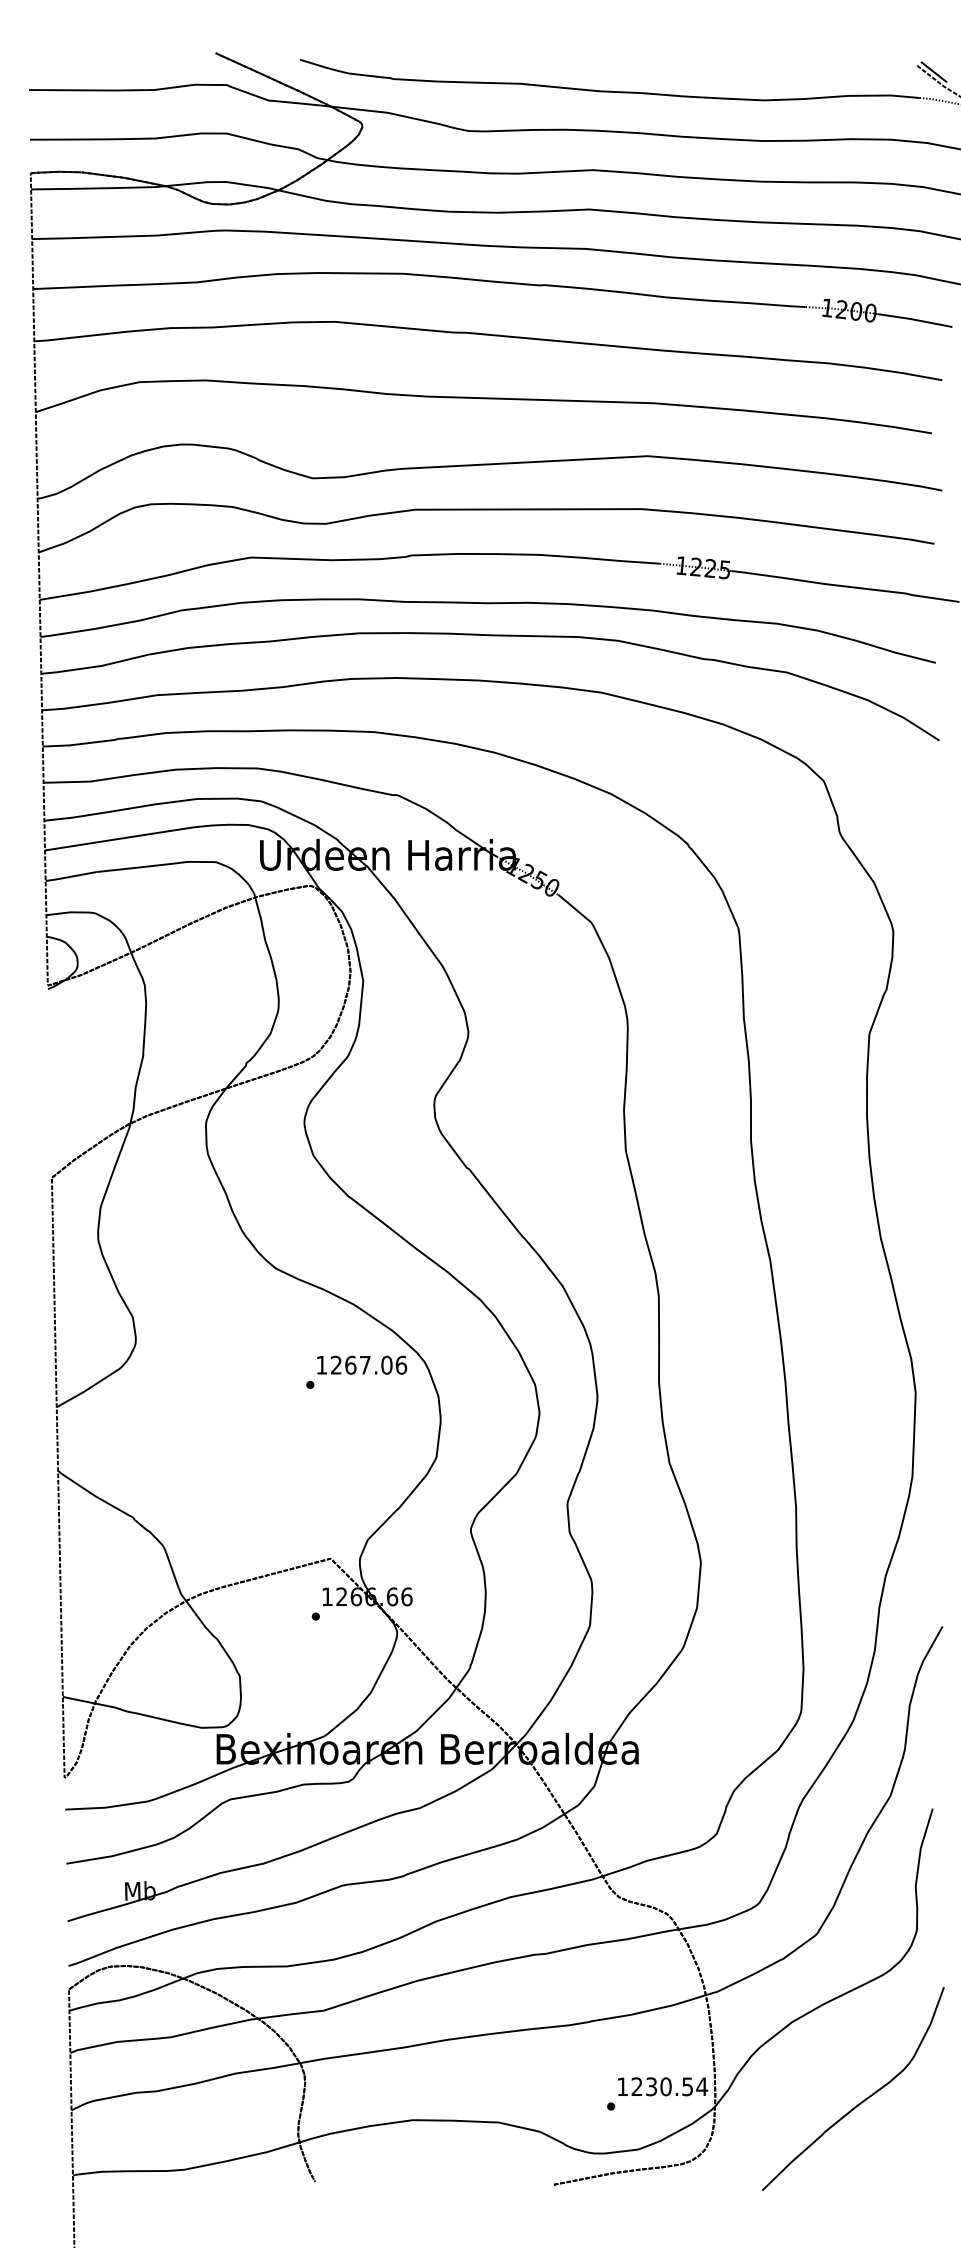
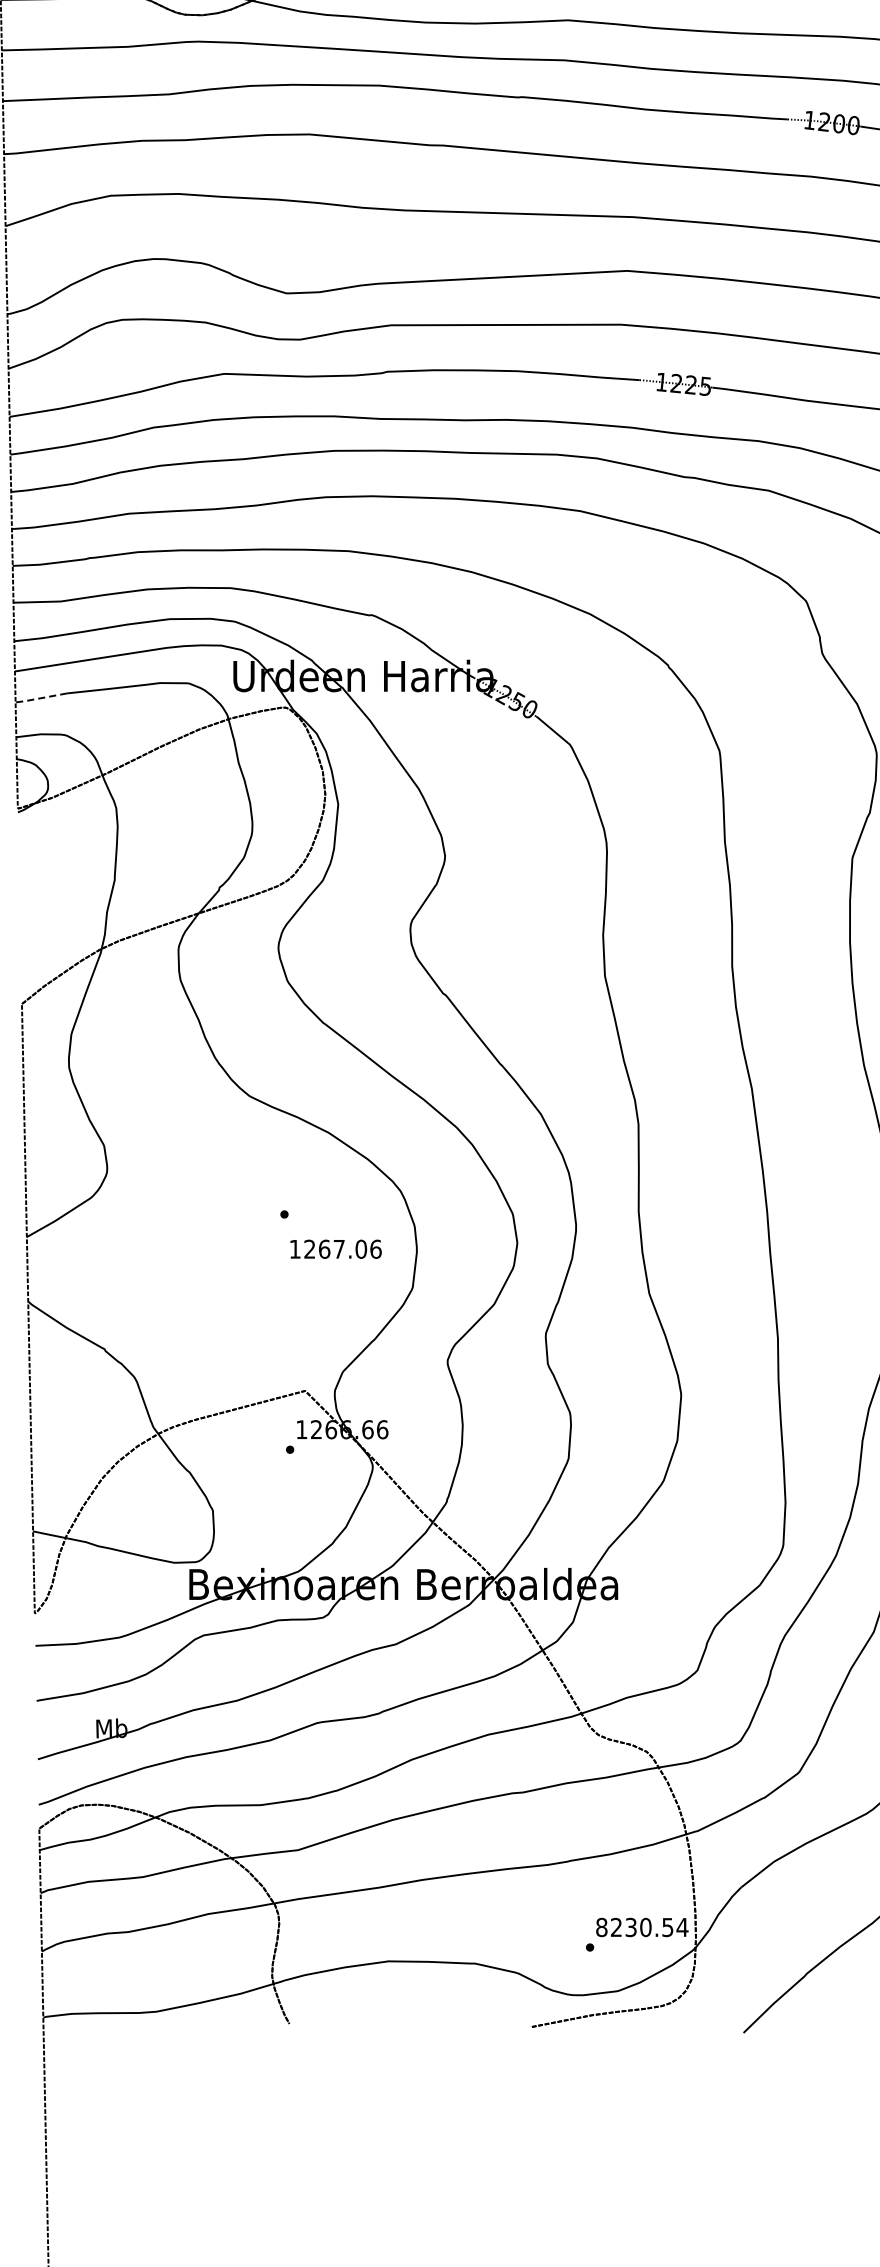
line: (69, 876) -> (39, 697), solid -> dashed
text: (362, 1364) -> (336, 1248), moved
text: (622, 2086) -> (601, 1927), 1230.54 -> 8230.54

